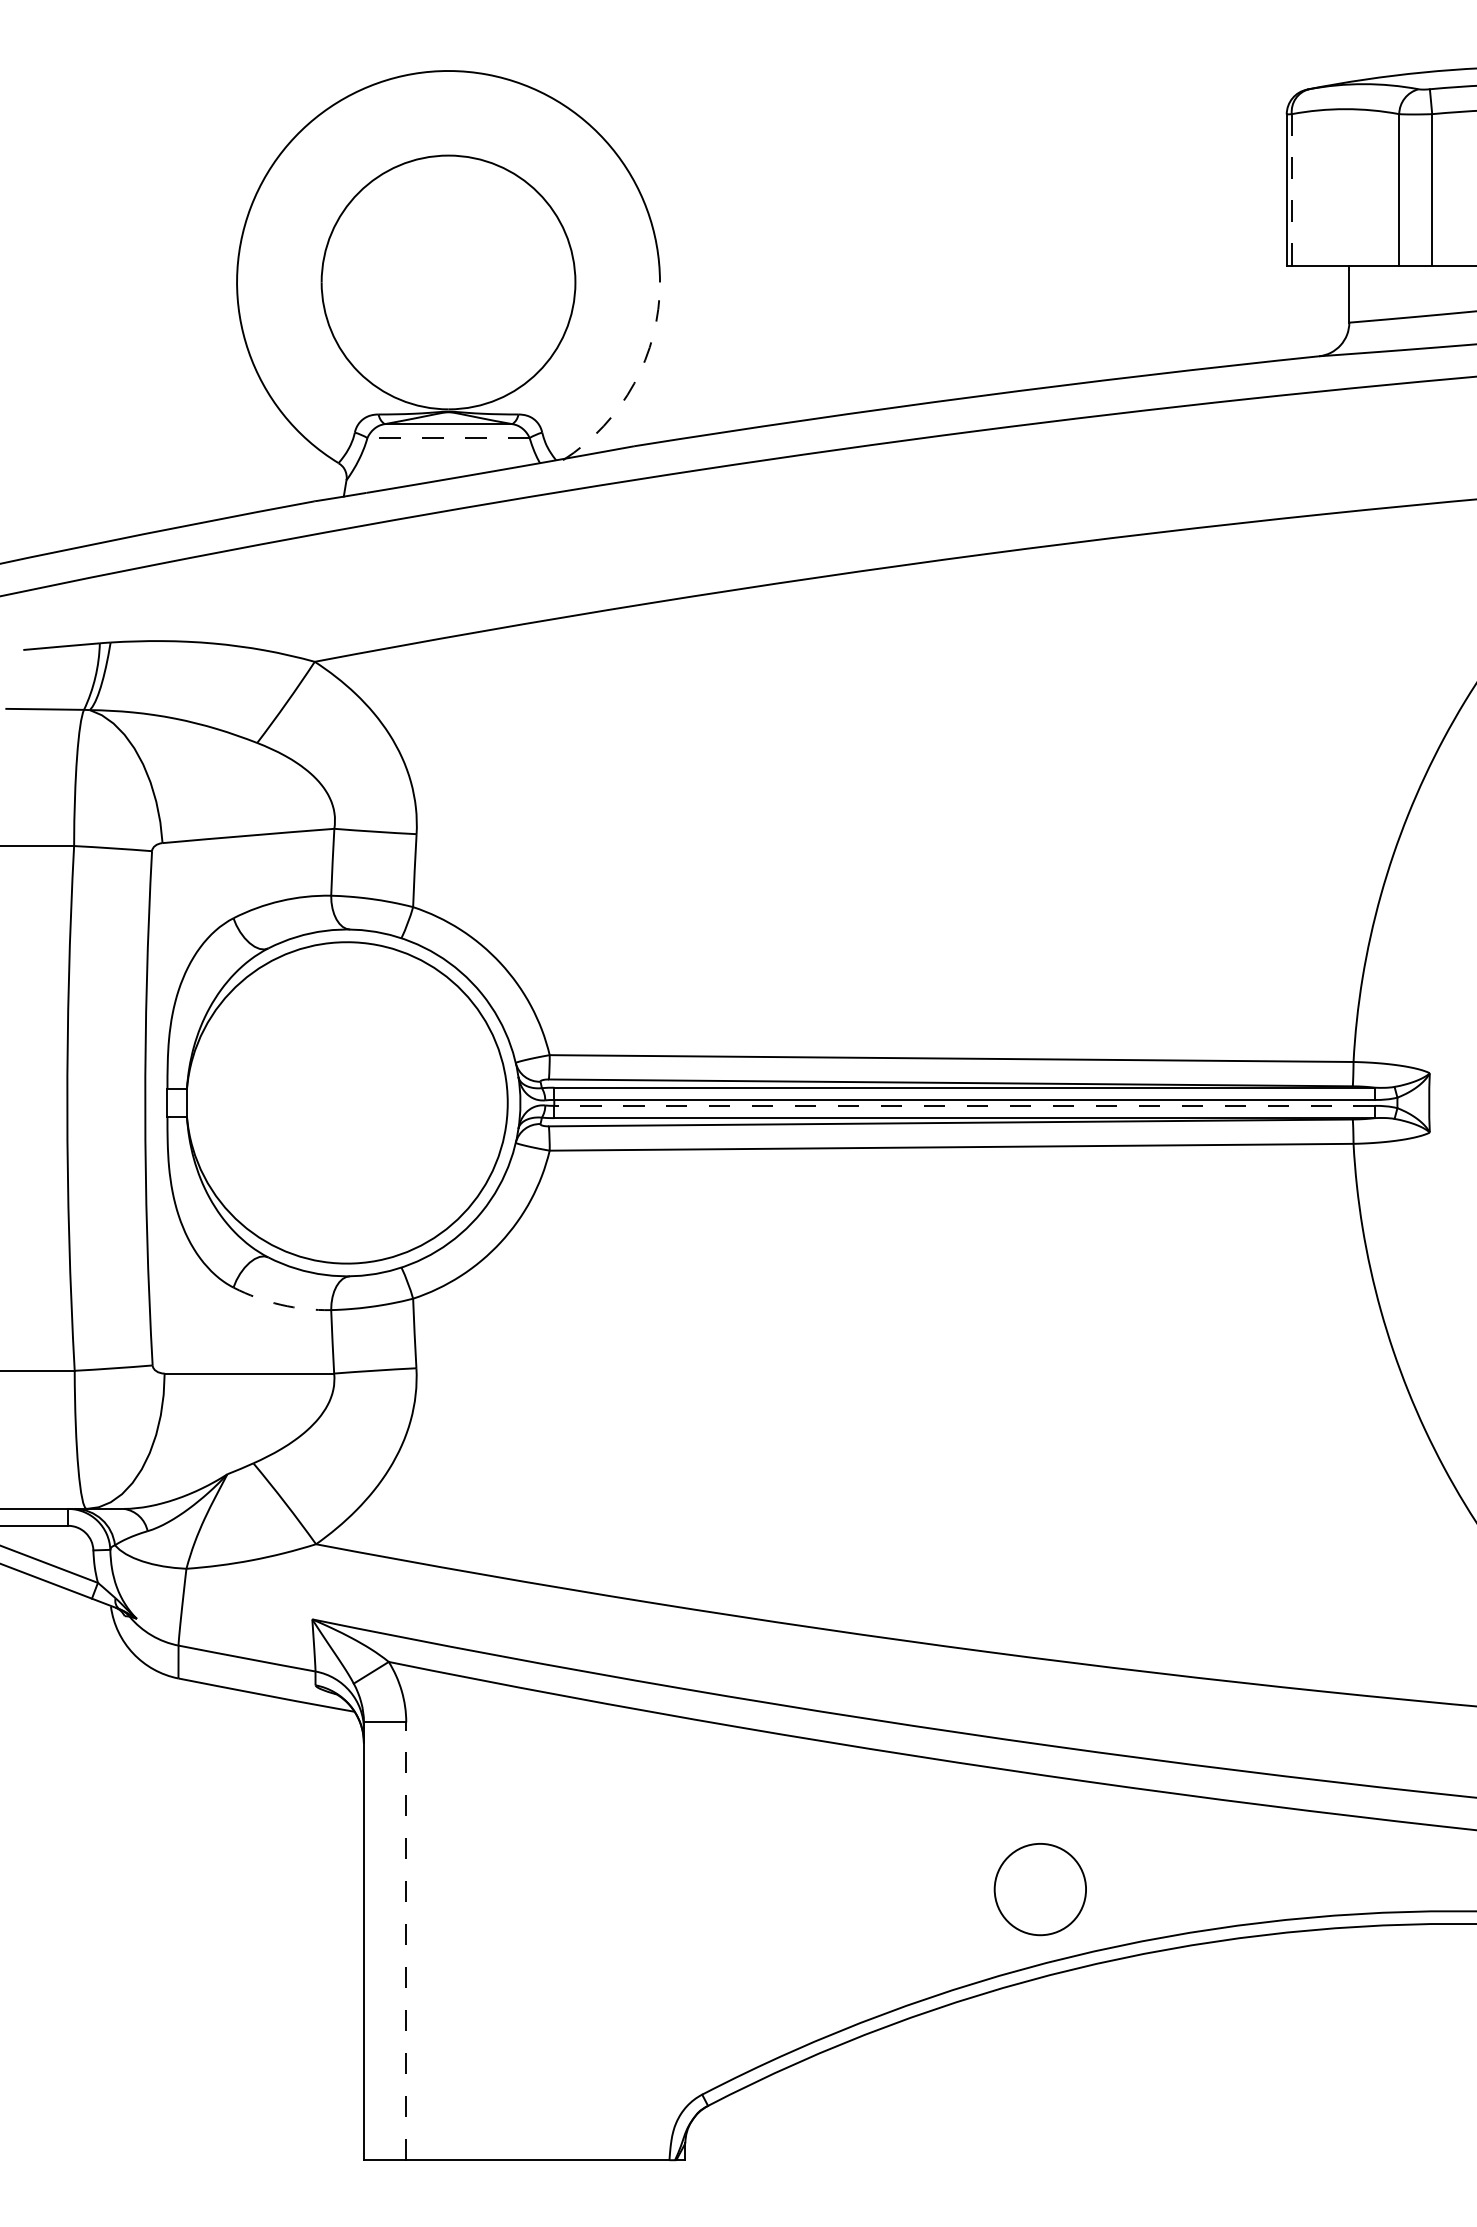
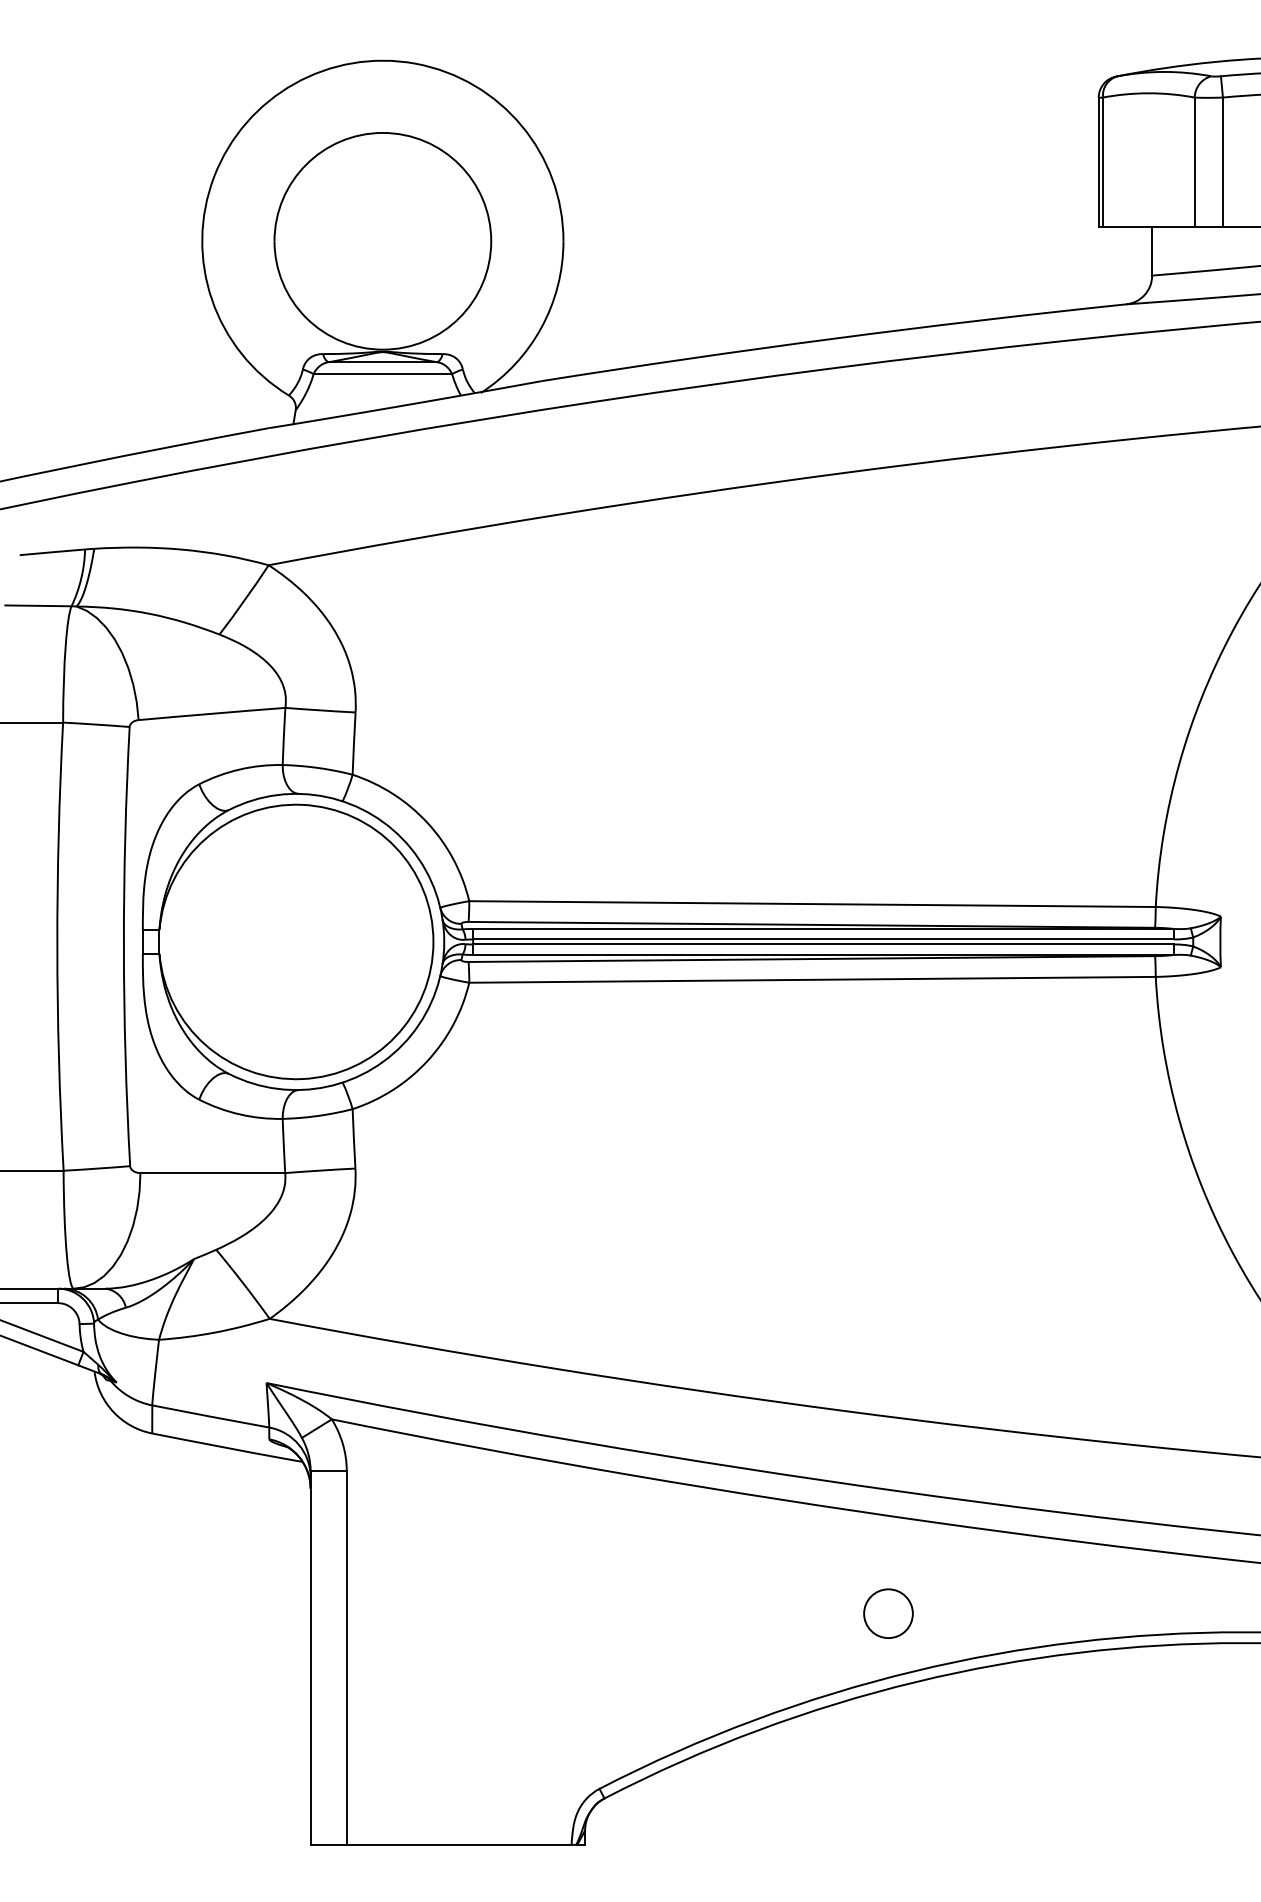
line: (1291, 189) -> (1102, 161), dashed -> solid
arc: (634, 383) -> (541, 327), dashed -> solid
line: (448, 438) -> (382, 374), dashed -> solid
line: (964, 1105) -> (823, 944), dashed -> solid
arc: (280, 1304) -> (239, 1114), dashed -> solid
circle: (1040, 1889) -> (888, 1613), size x0.62
line: (406, 1941) -> (346, 1658), dashed -> solid

